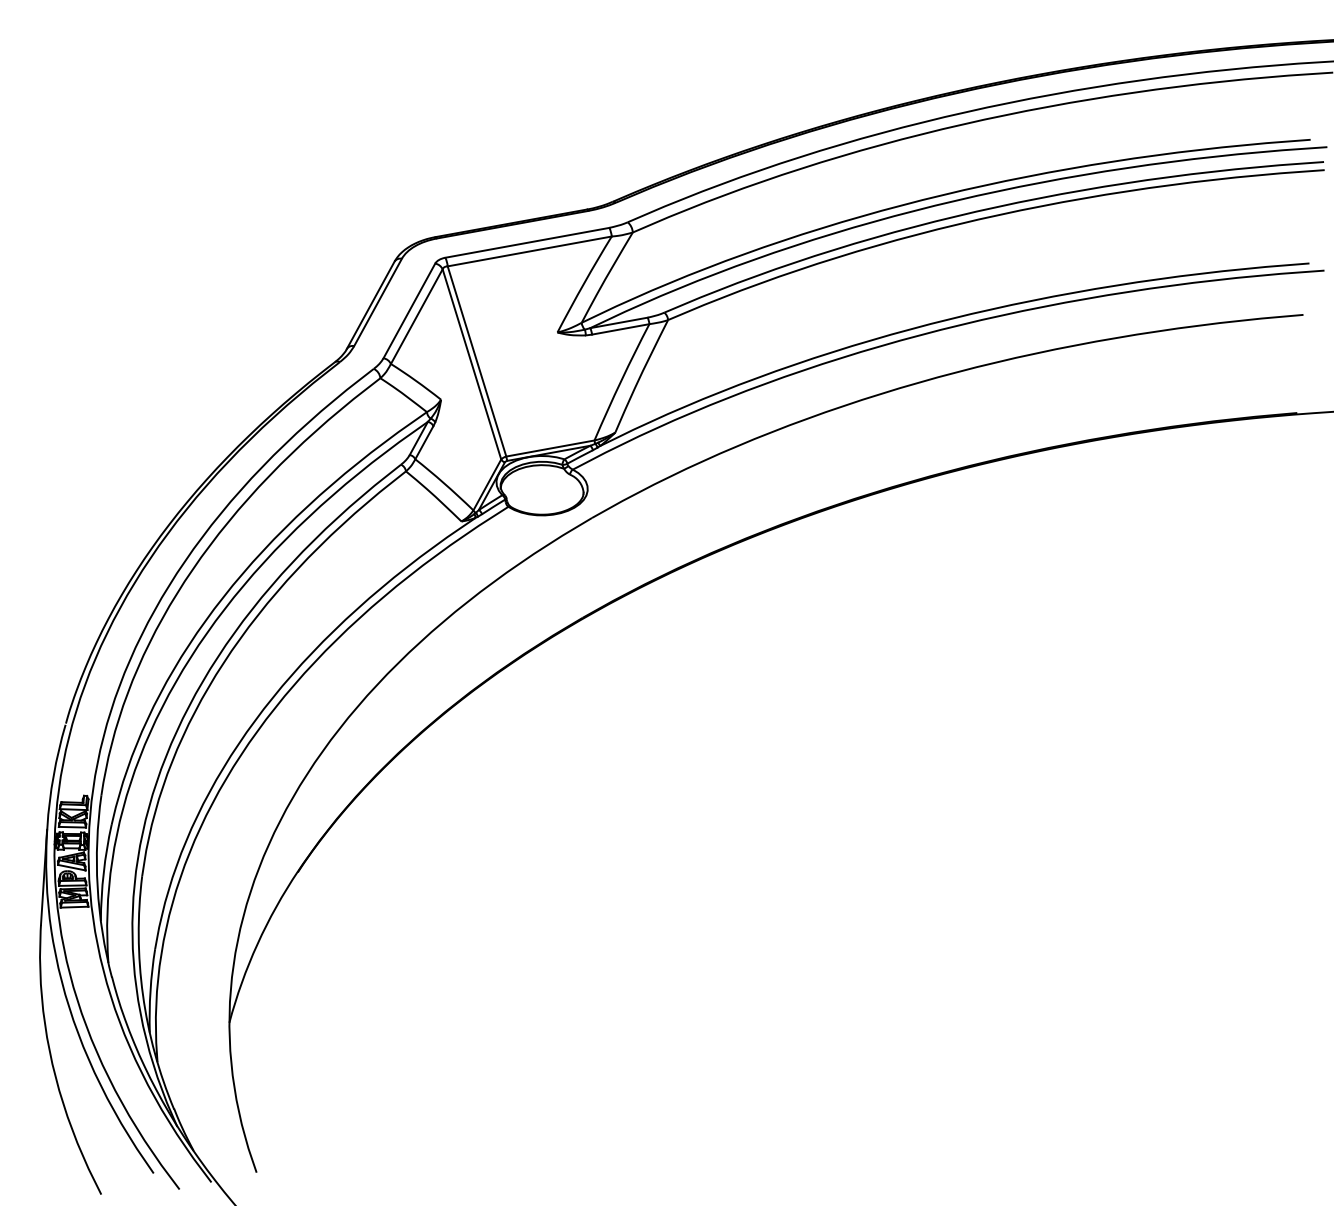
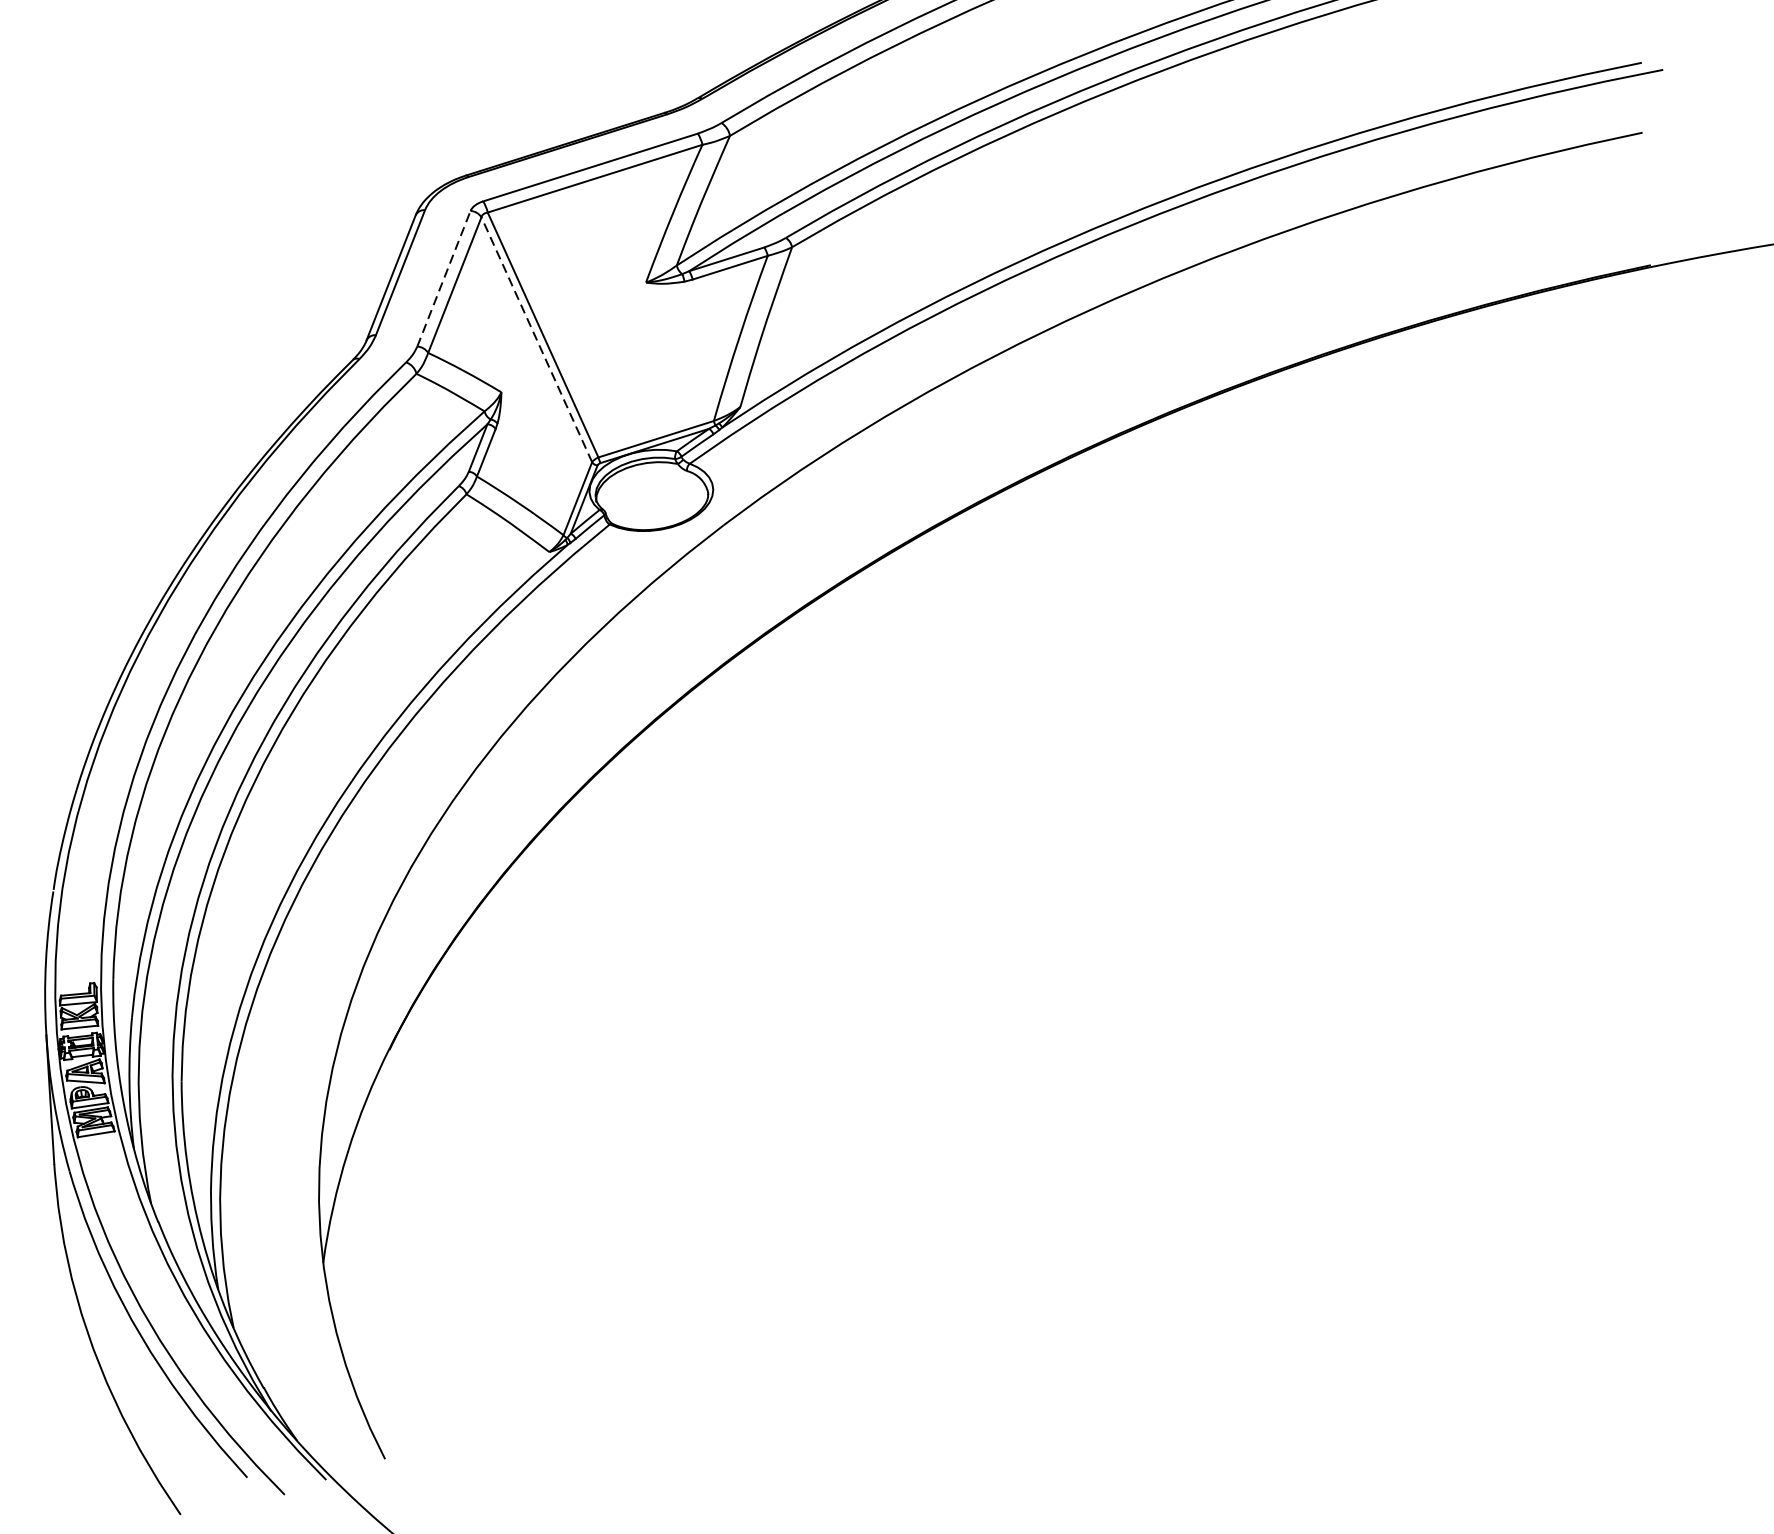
line: (409, 310) -> (444, 278), solid -> dashed
line: (471, 363) -> (536, 338), solid -> dashed

